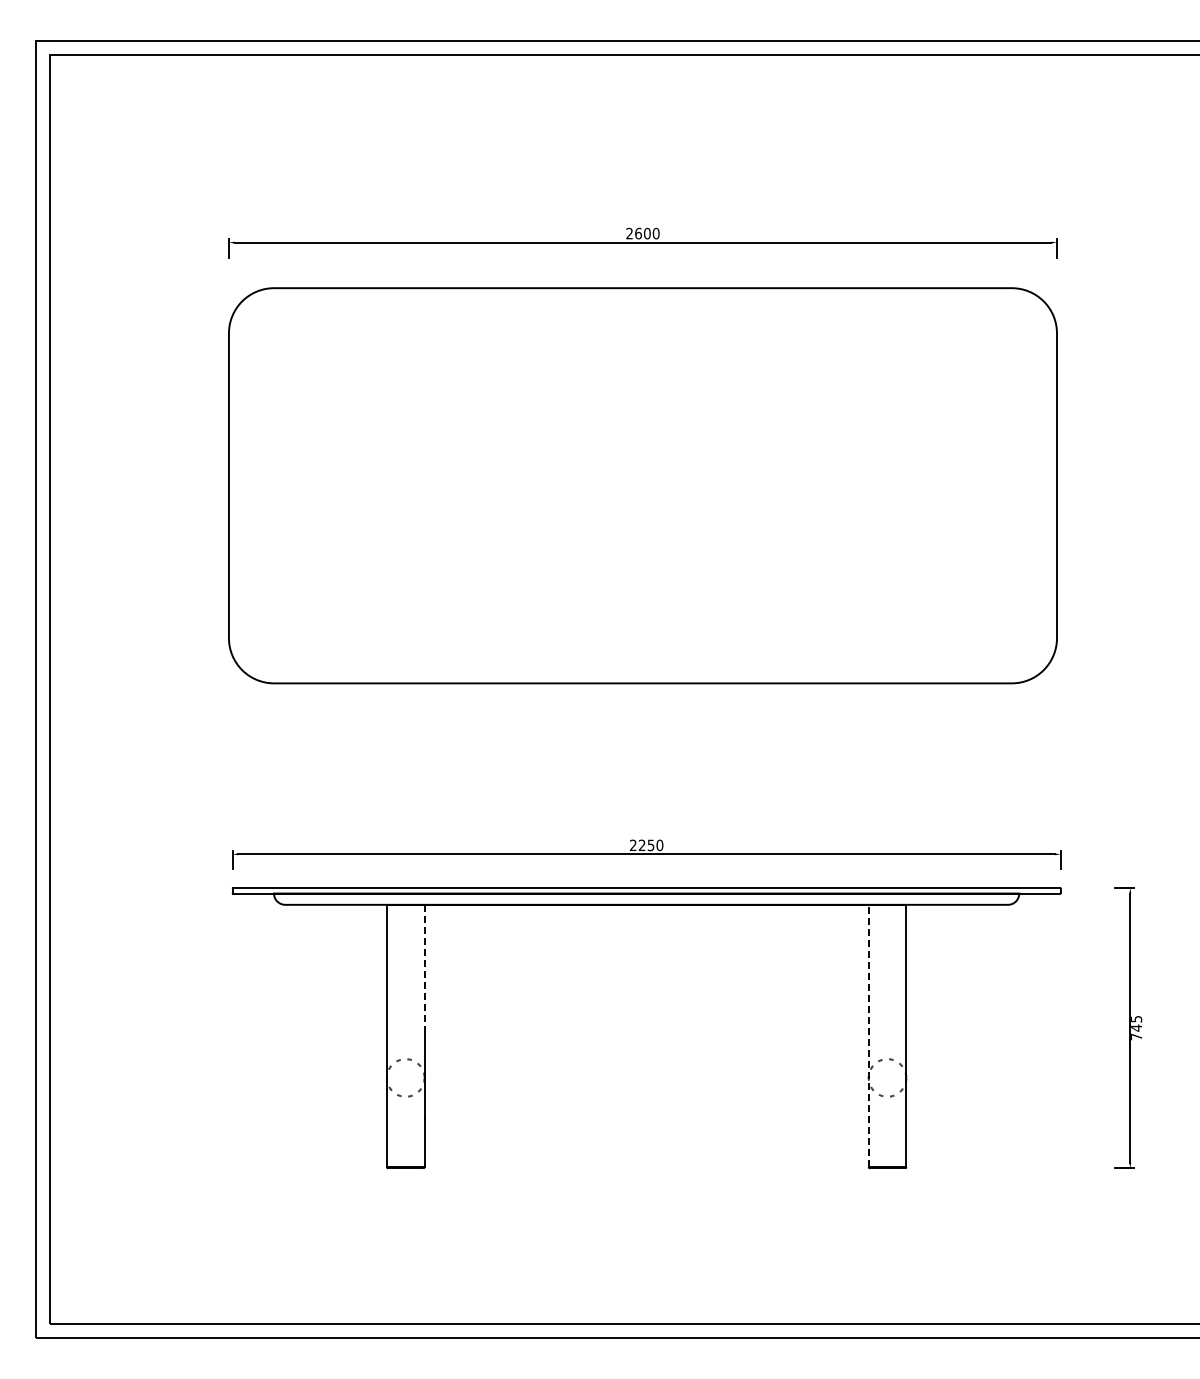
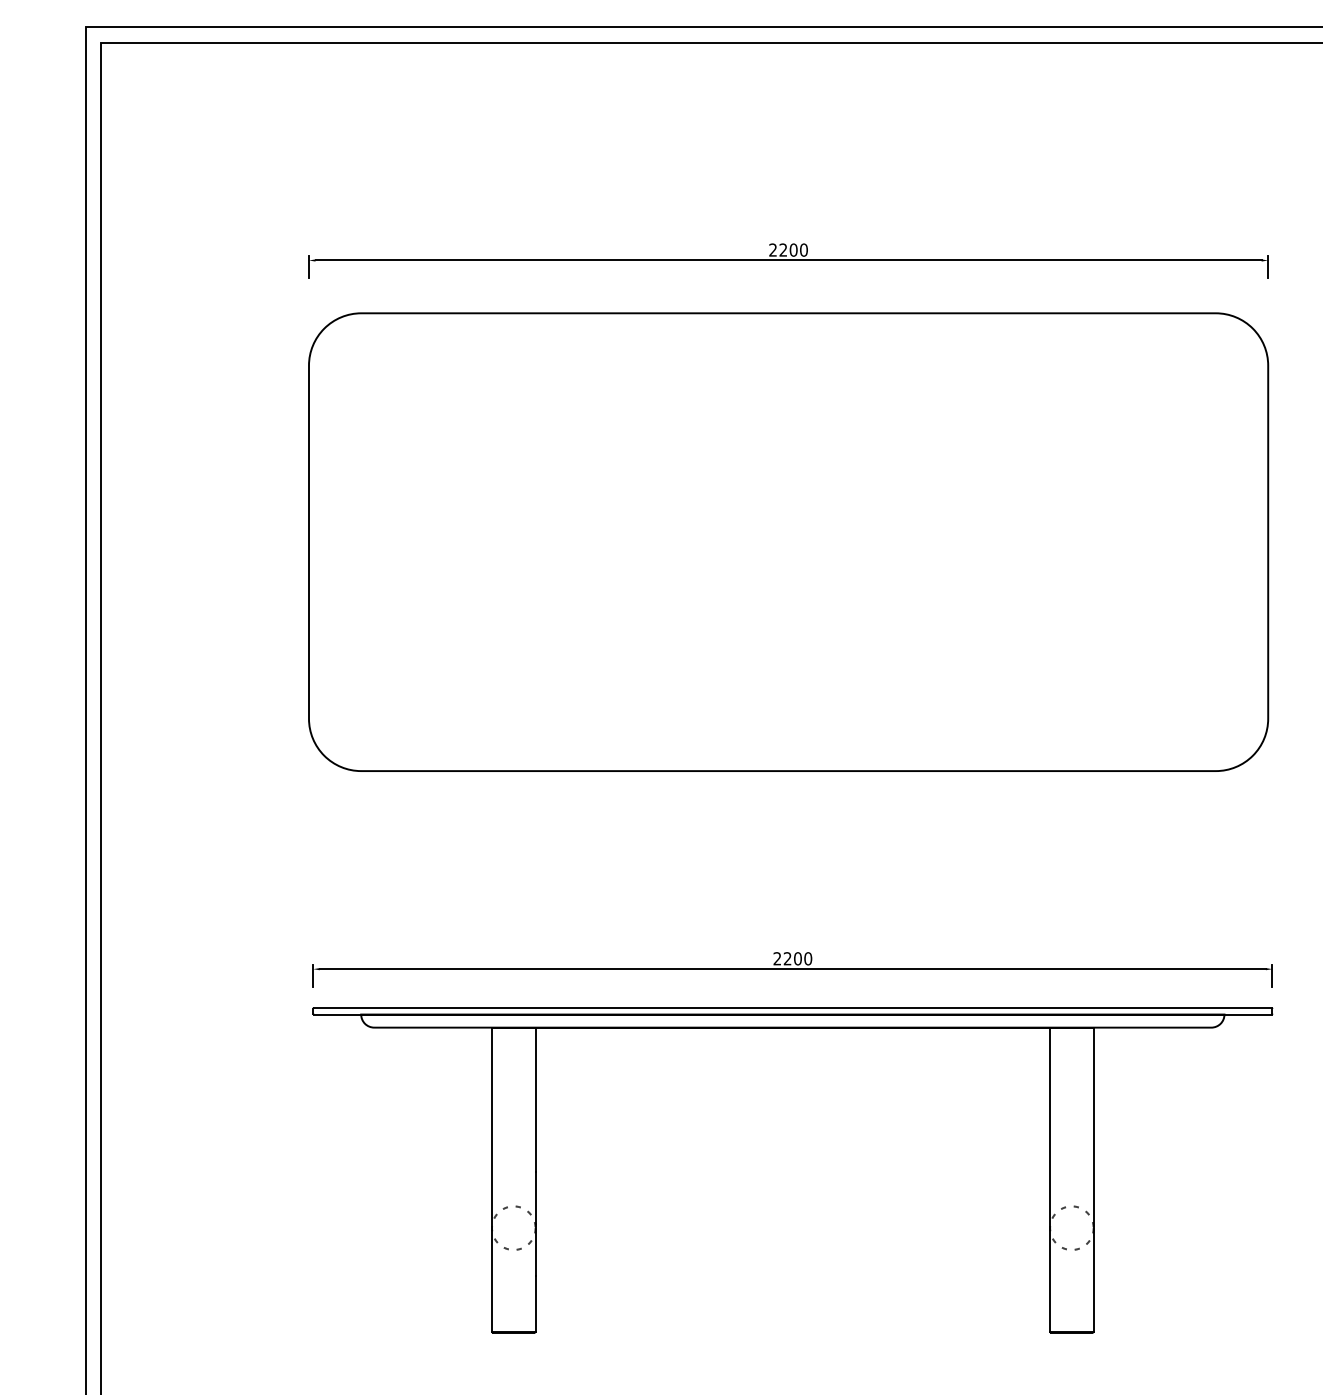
text: (638, 233) -> (783, 249), 2600 -> 2200
text: (650, 845) -> (797, 958), 2250 -> 2200
line: (424, 967) -> (535, 1100), dashed -> solid
line: (868, 1035) -> (1049, 1179), dashed -> solid

